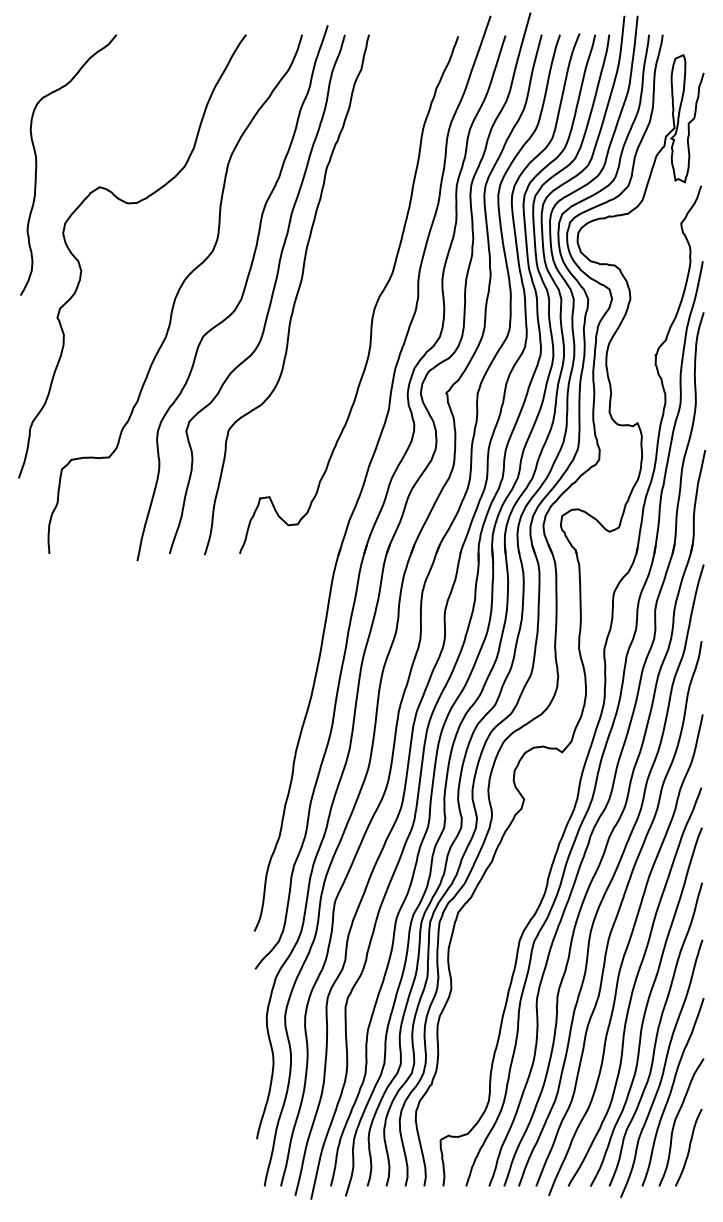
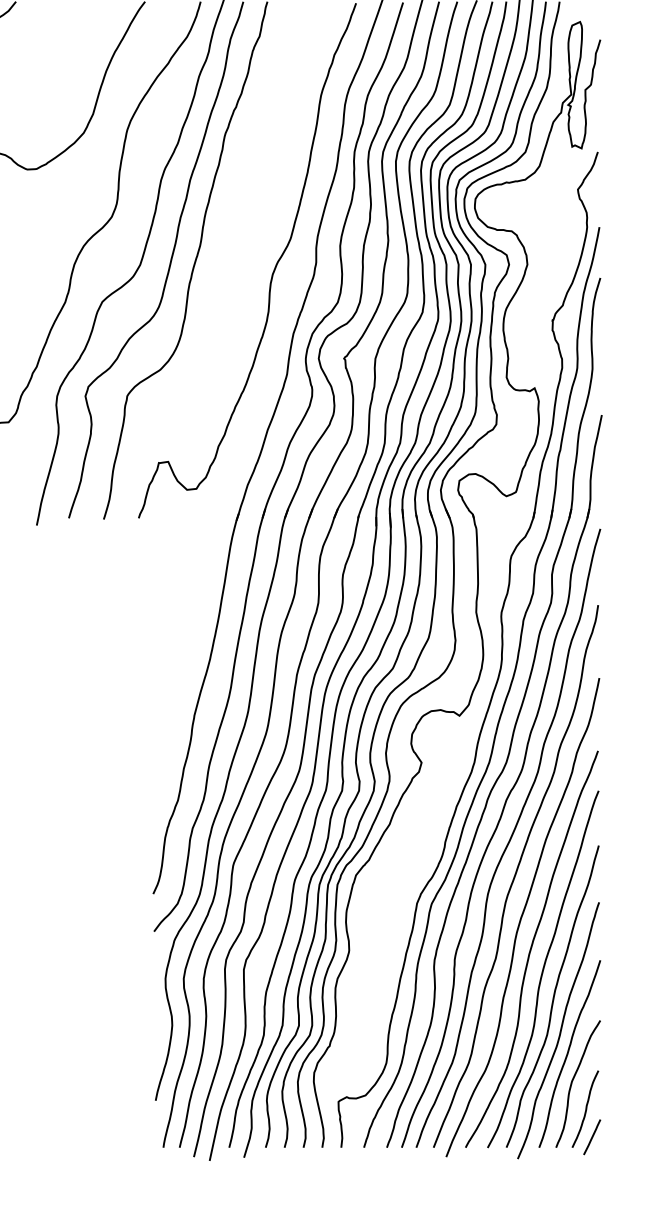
line: (695, 1175) -> (592, 1136), added

